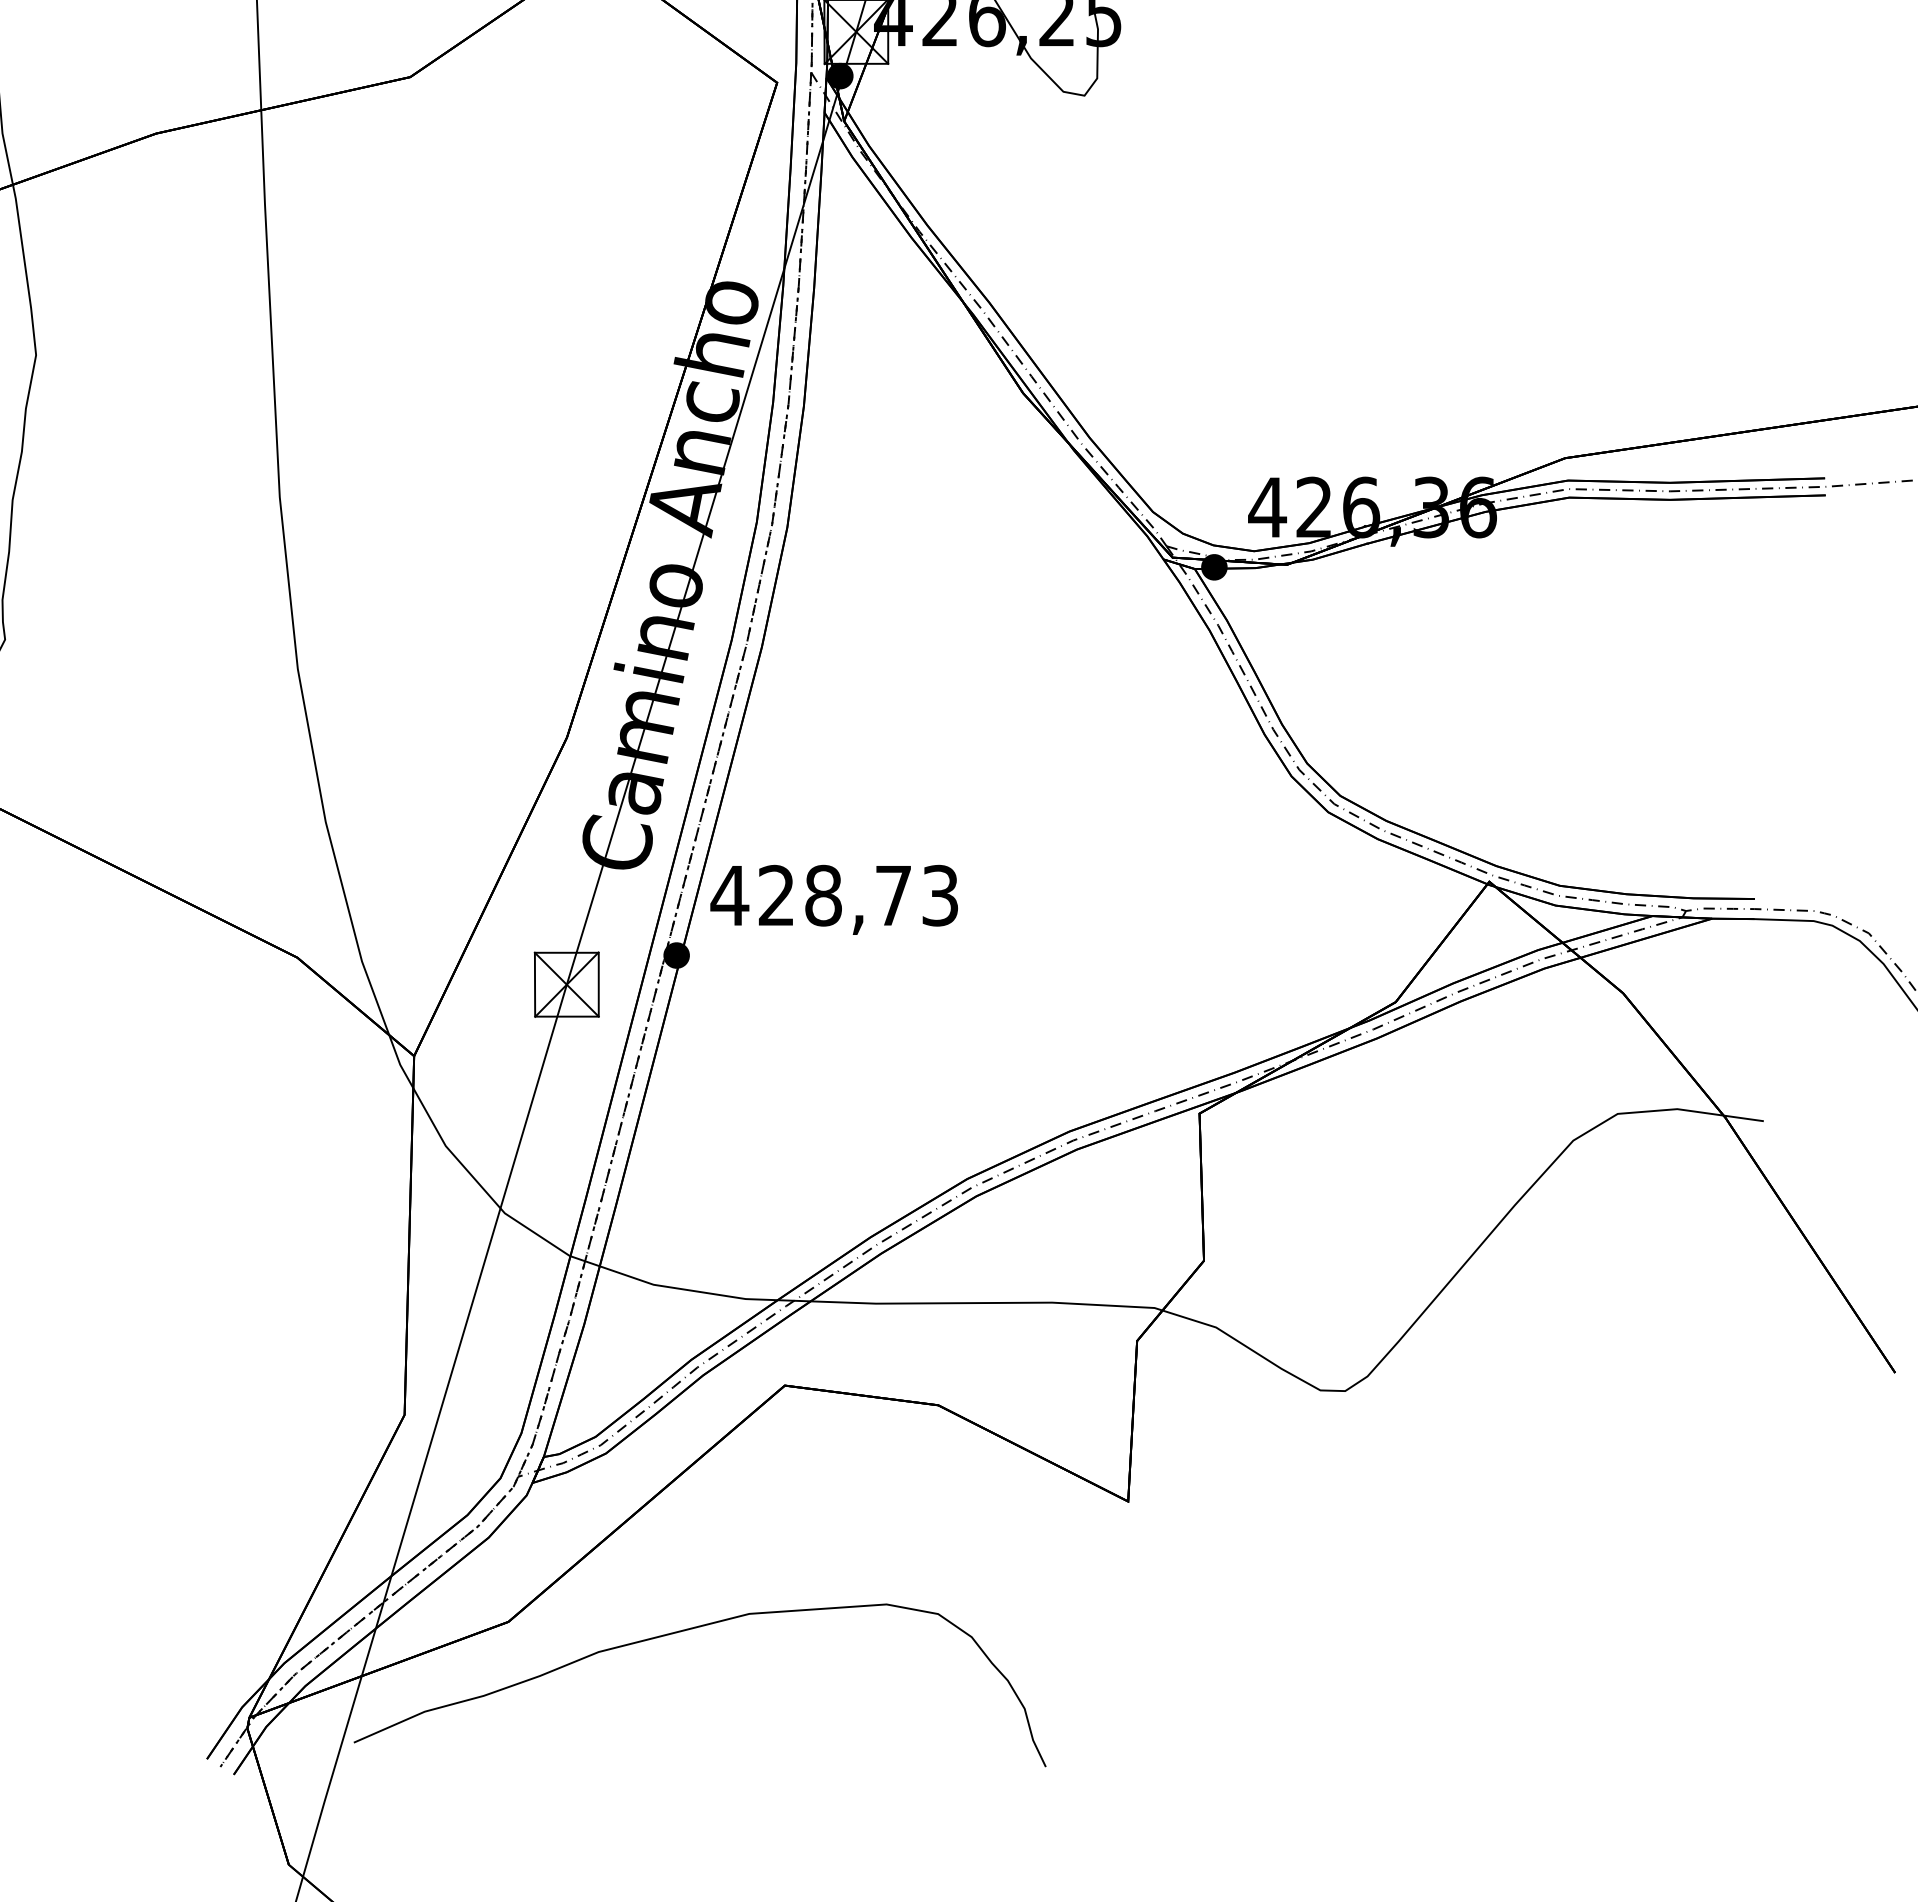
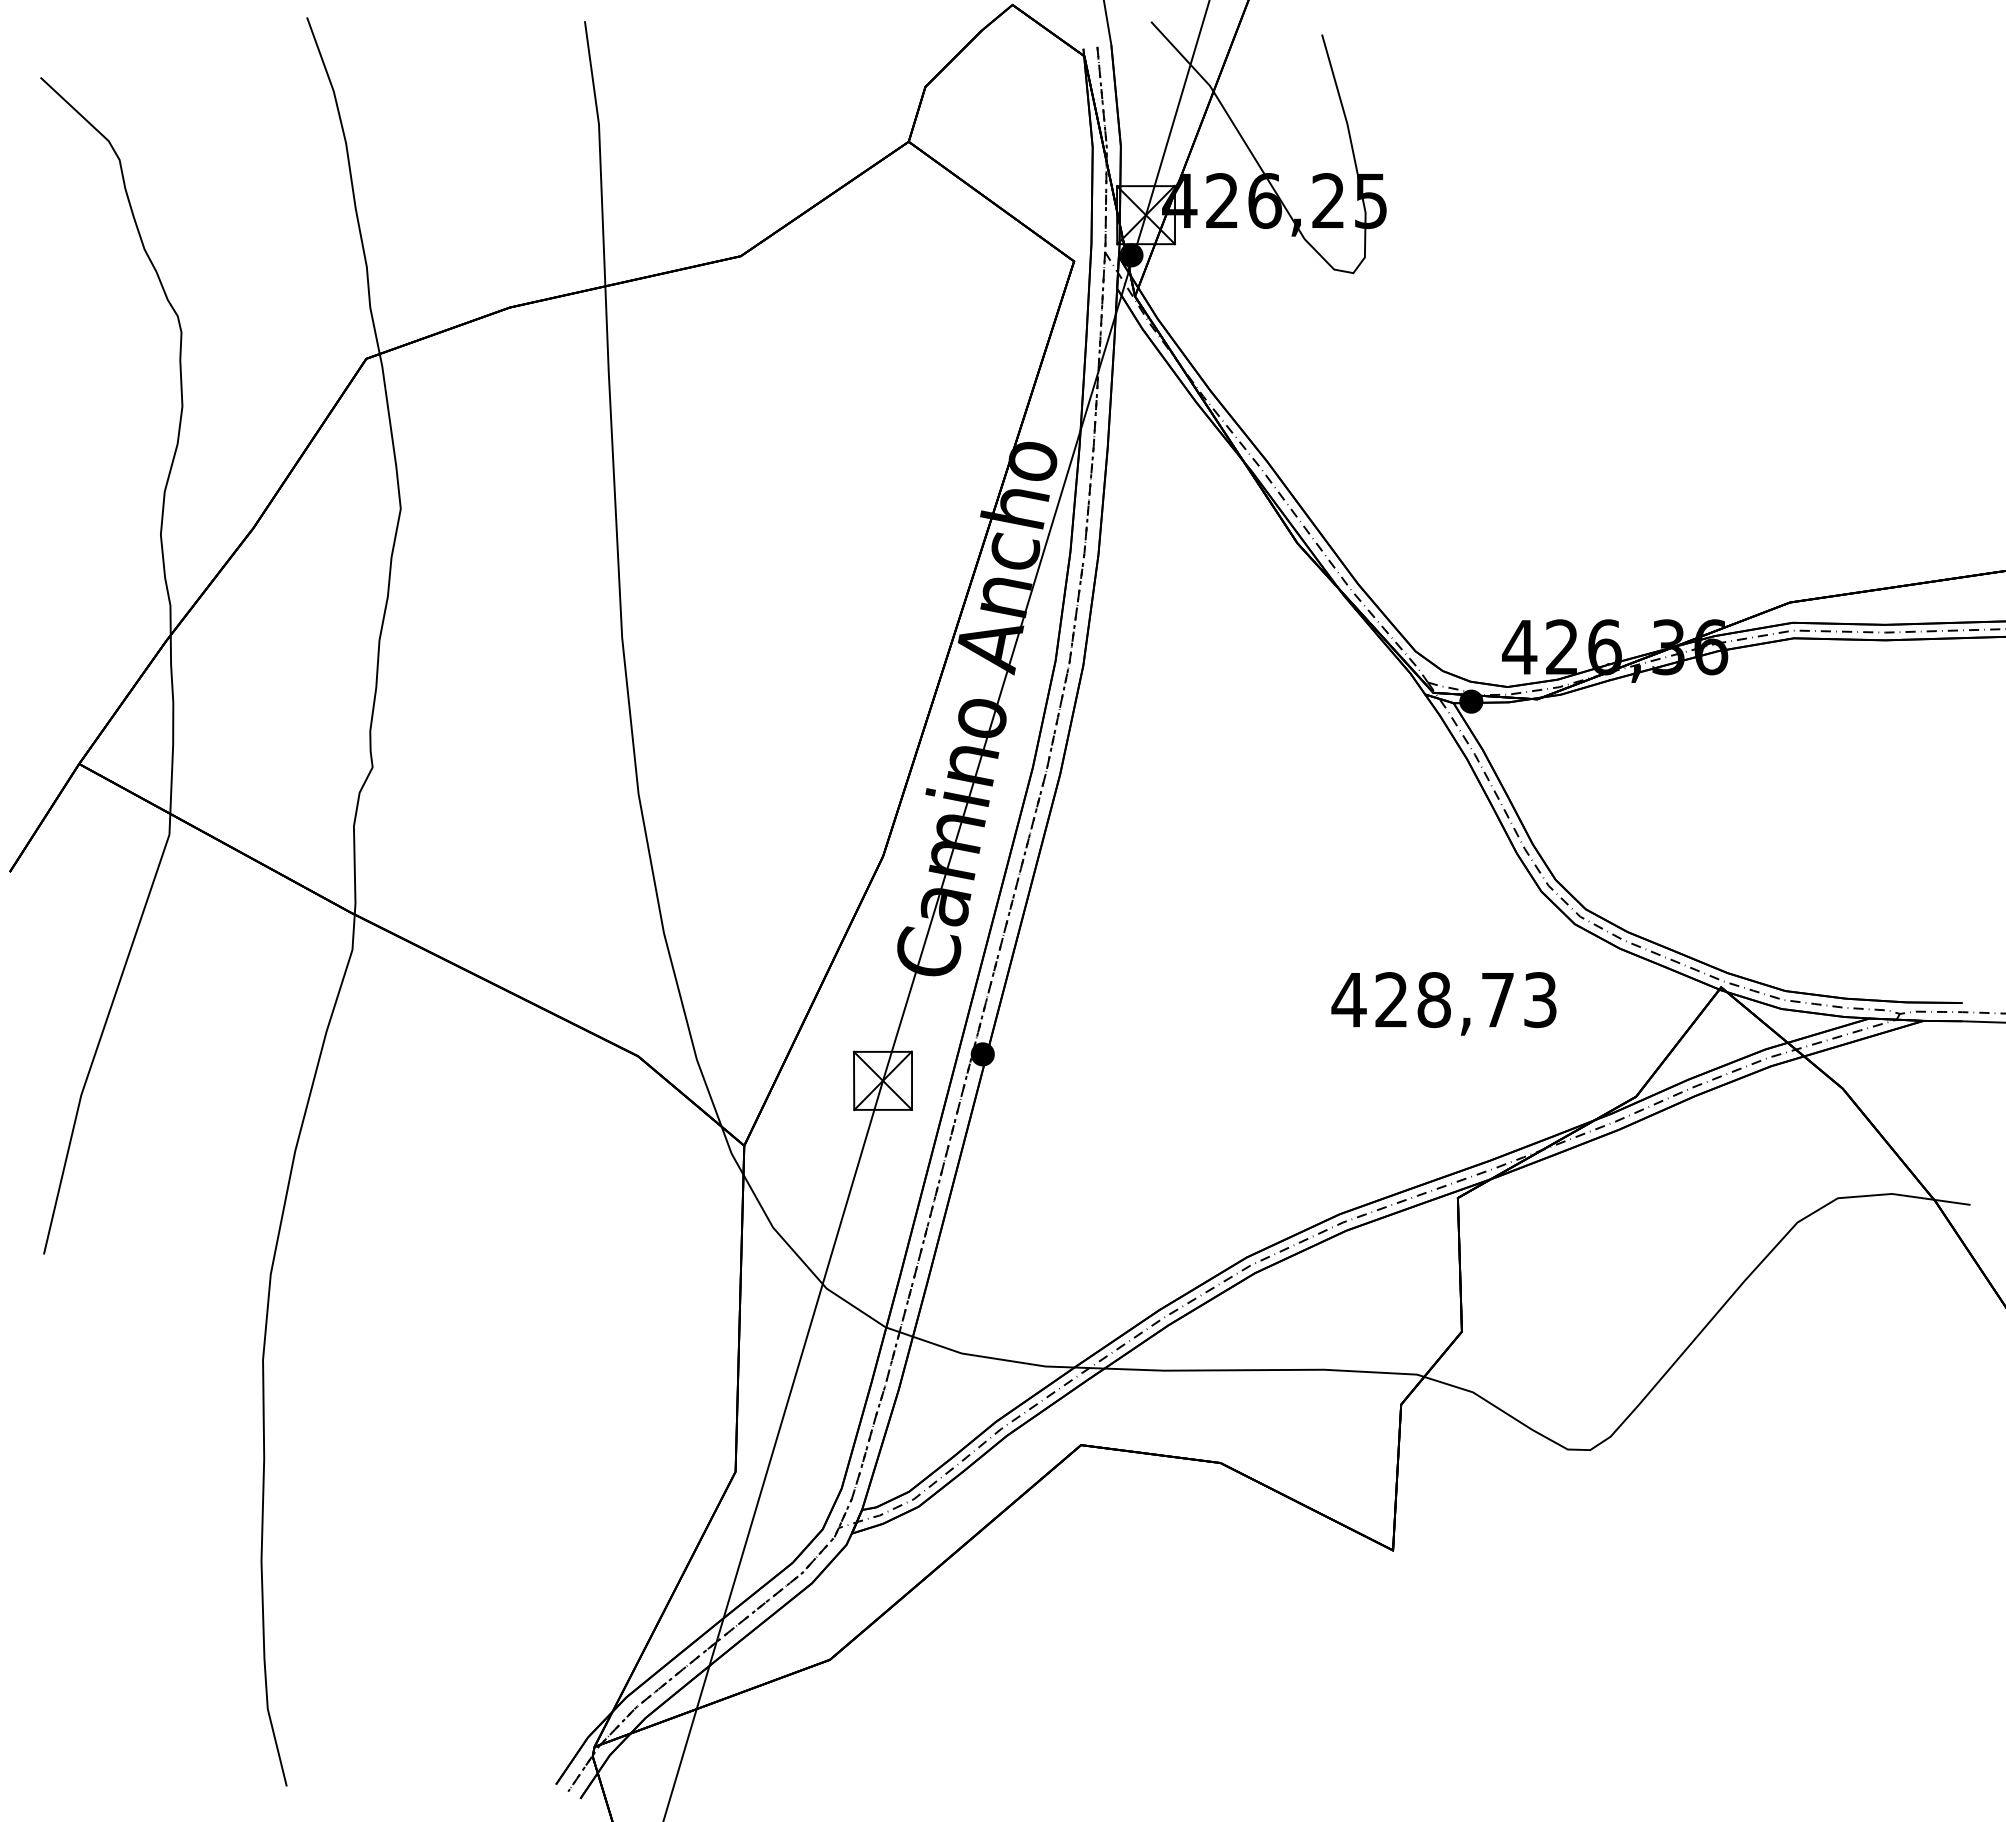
text: (833, 899) -> (1443, 1003), moved
curve: (685, 1631) -> (990, 1668), removed

